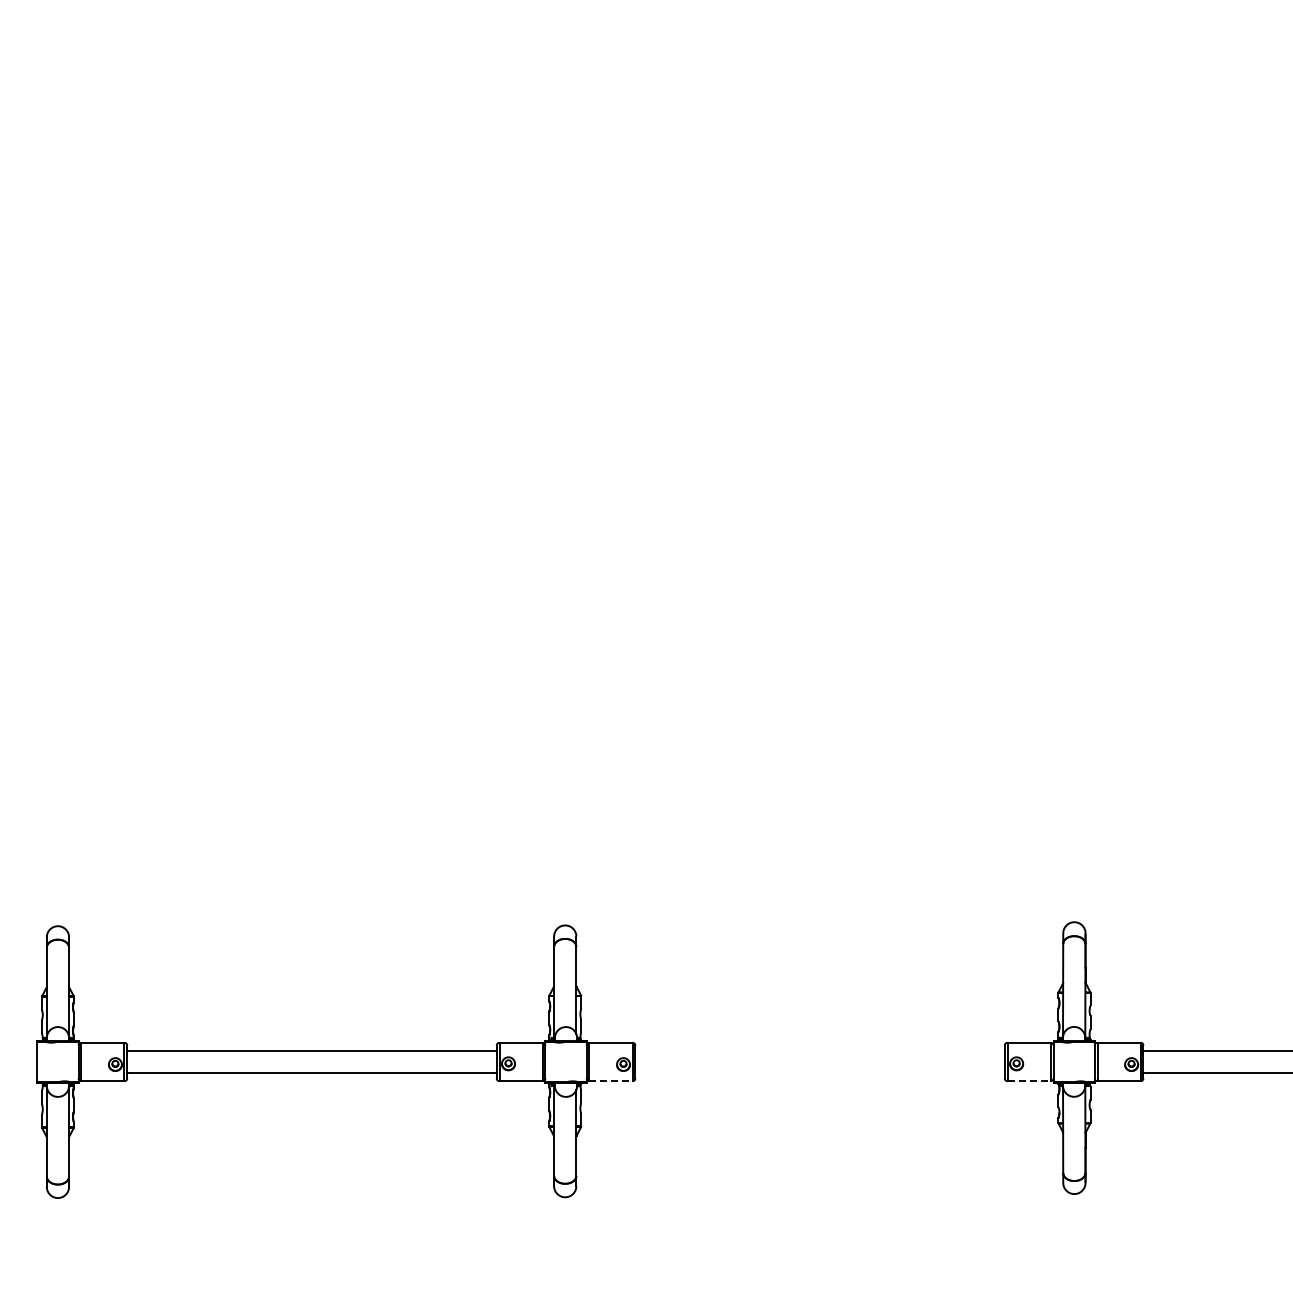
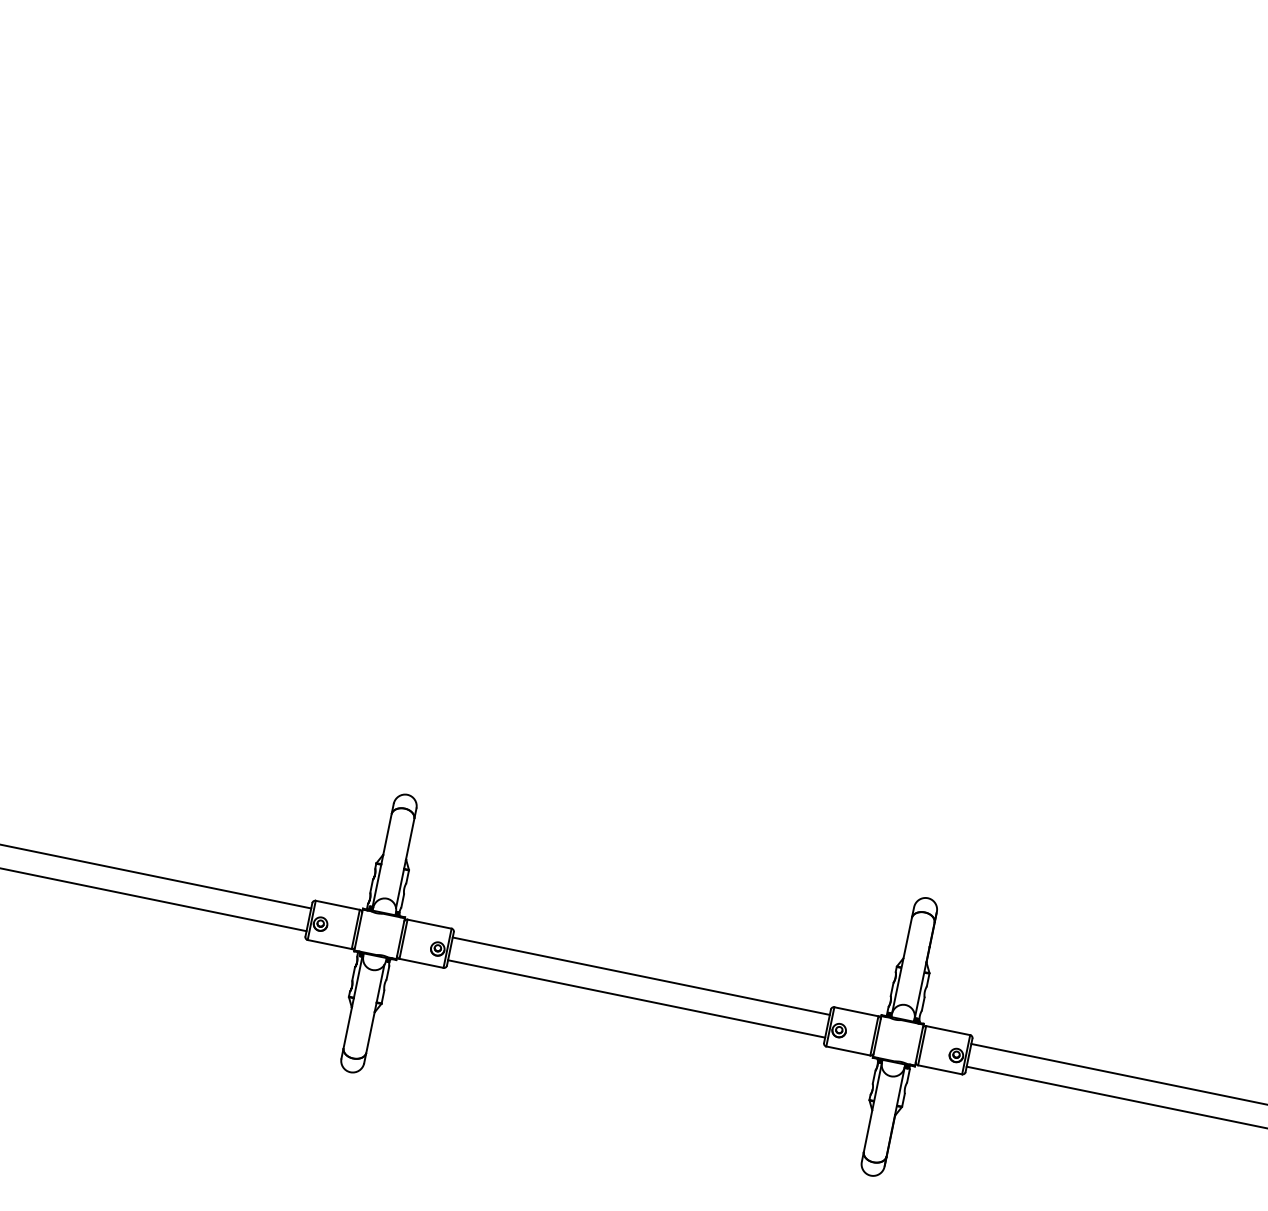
line: (819, 1050) -> (640, 975), added
line: (819, 1073) -> (635, 999), added
line: (611, 1081) -> (421, 963), dashed -> solid
line: (1029, 1081) -> (848, 1051), dashed -> solid

